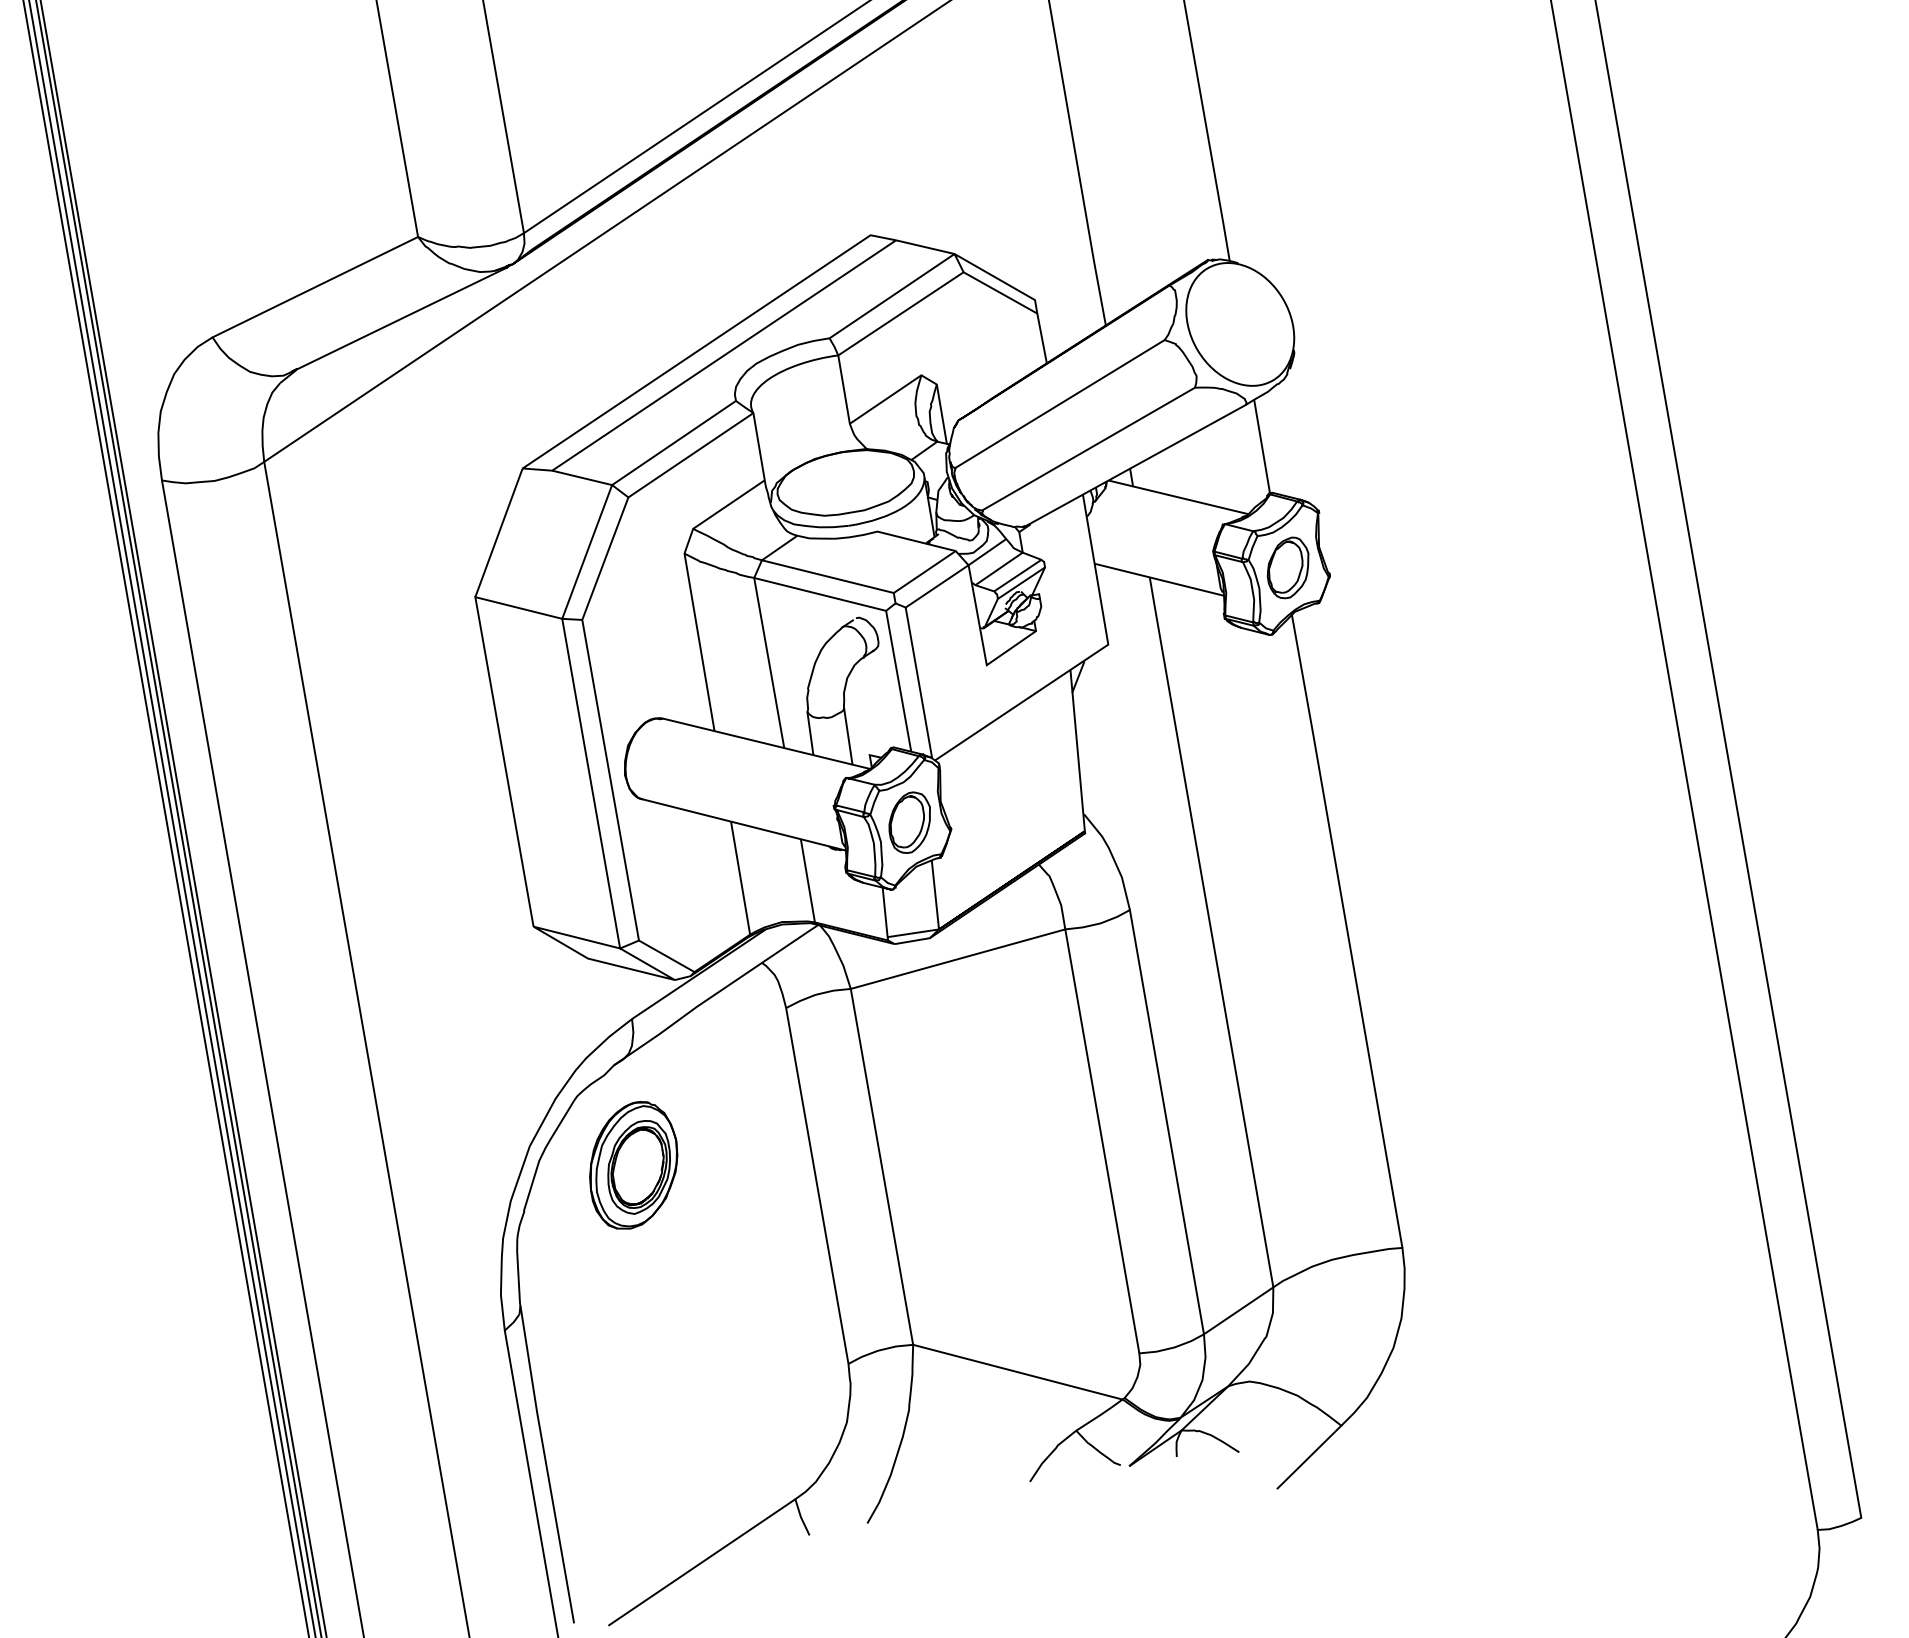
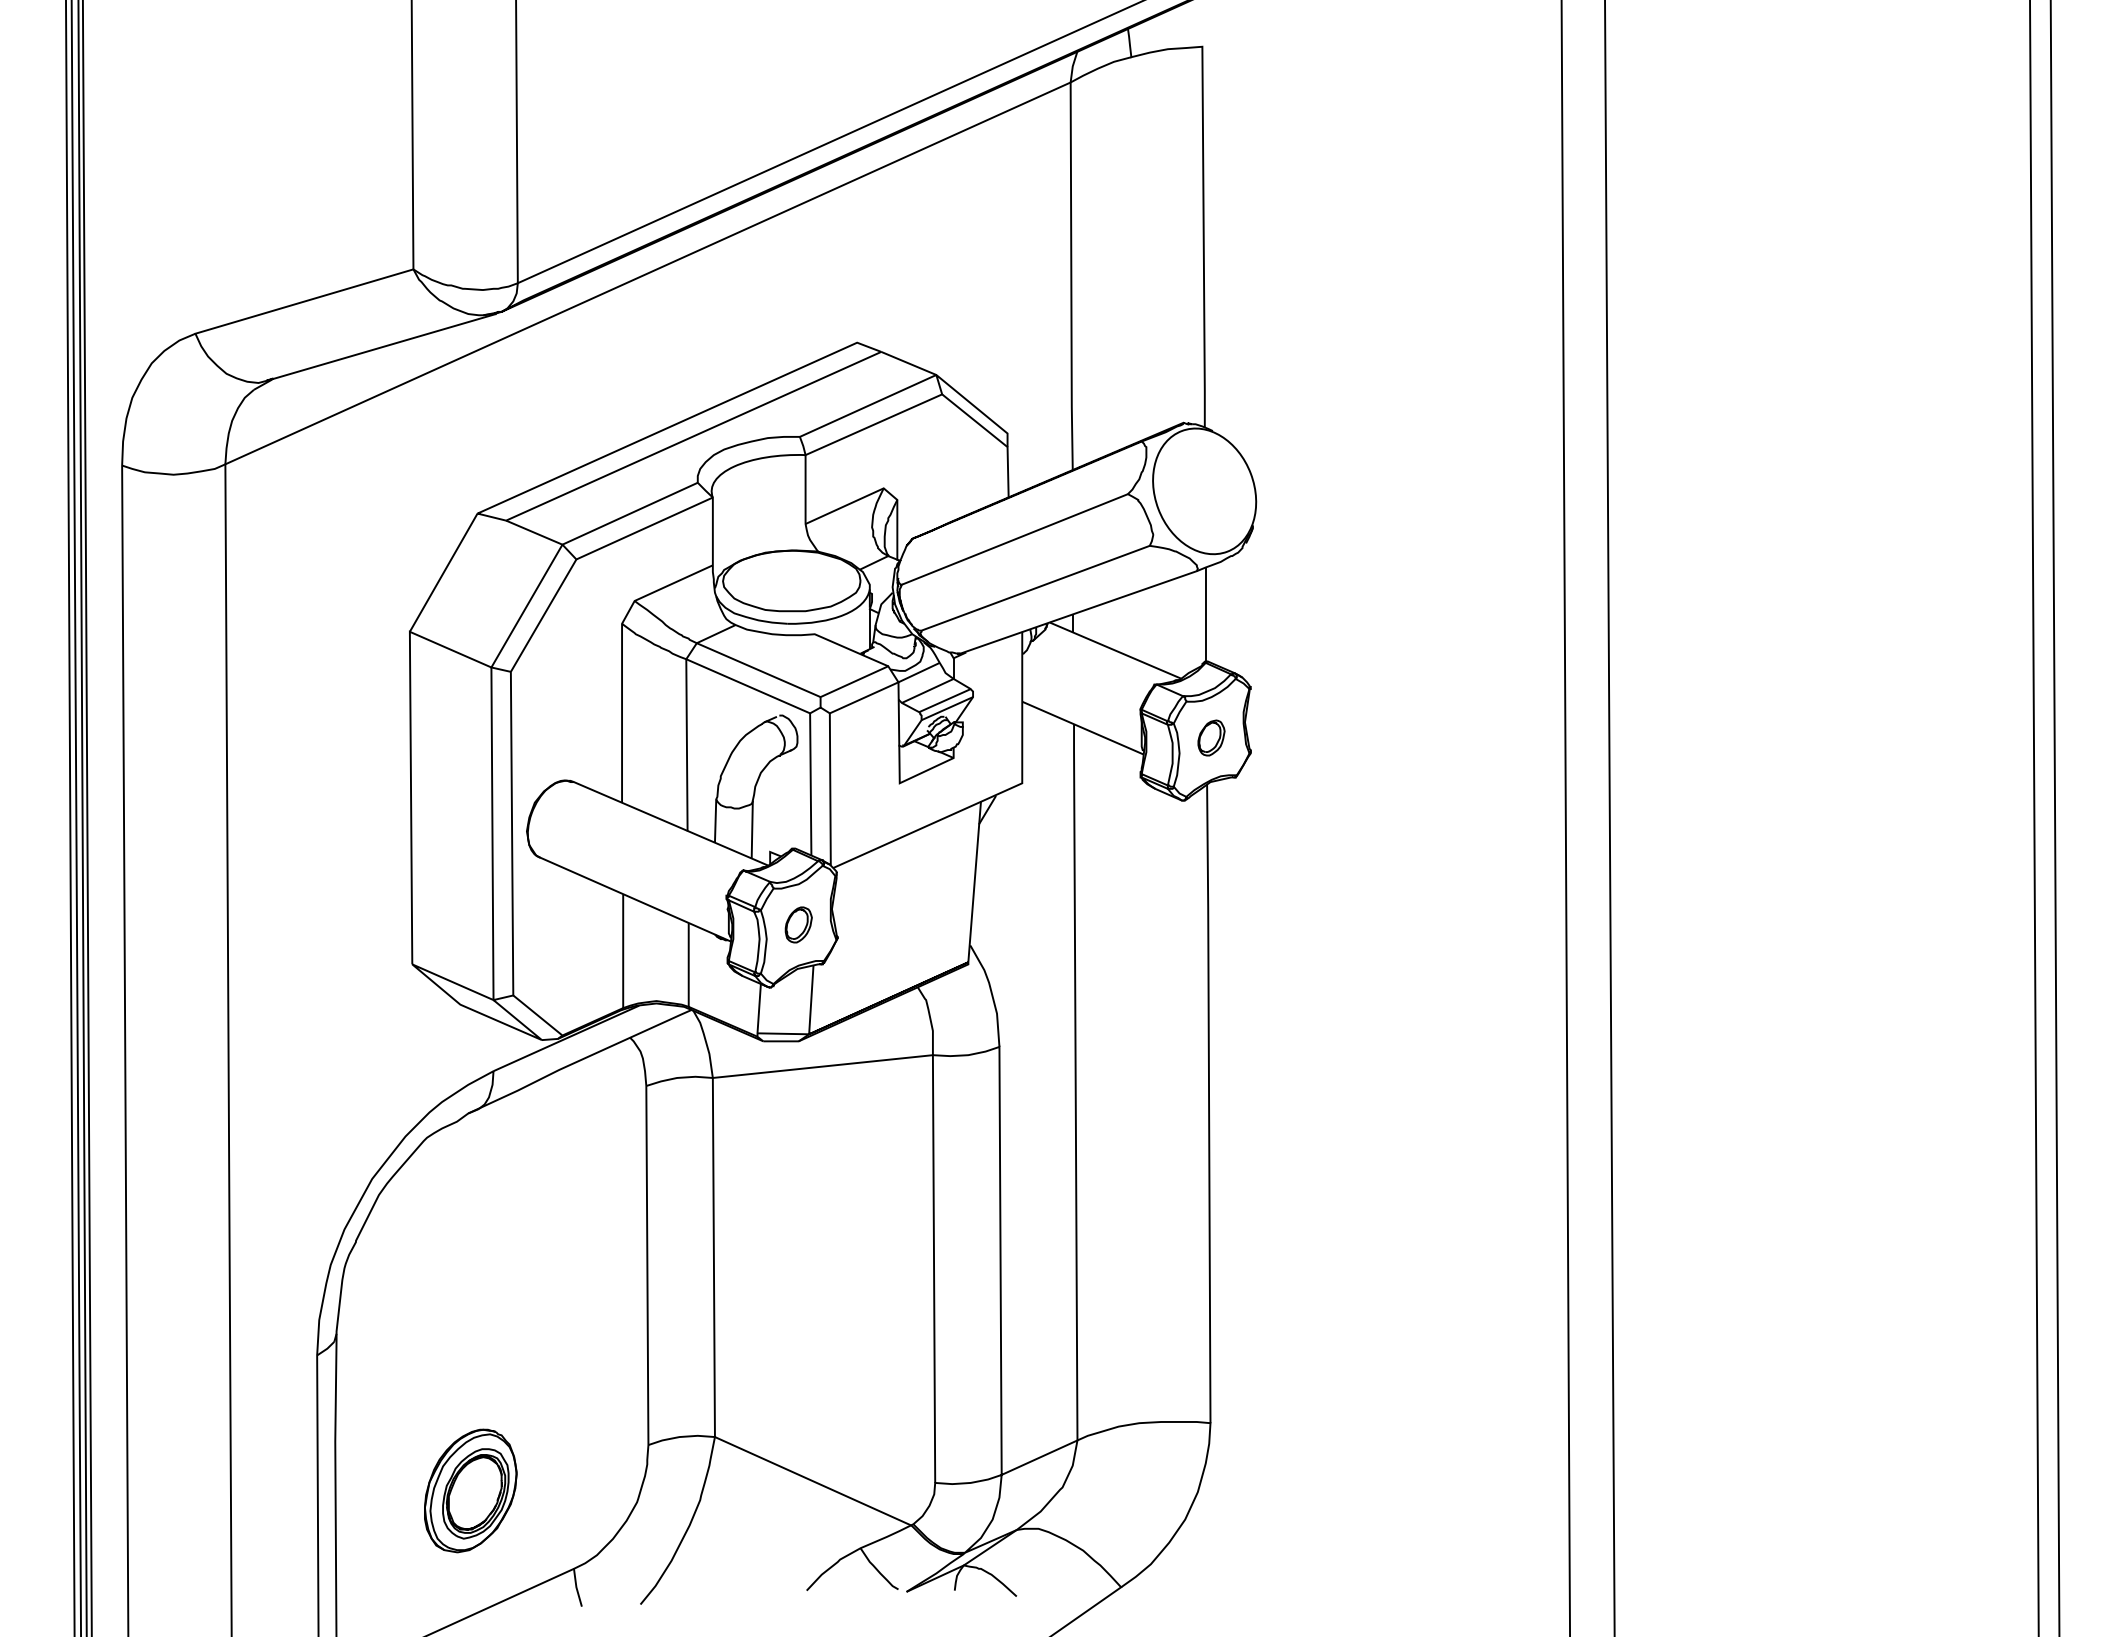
part: (1288, 567) -> (1211, 737), size x0.6
part: (910, 822) -> (798, 924), size x0.6
part: (633, 1165) -> (470, 1490), moved

